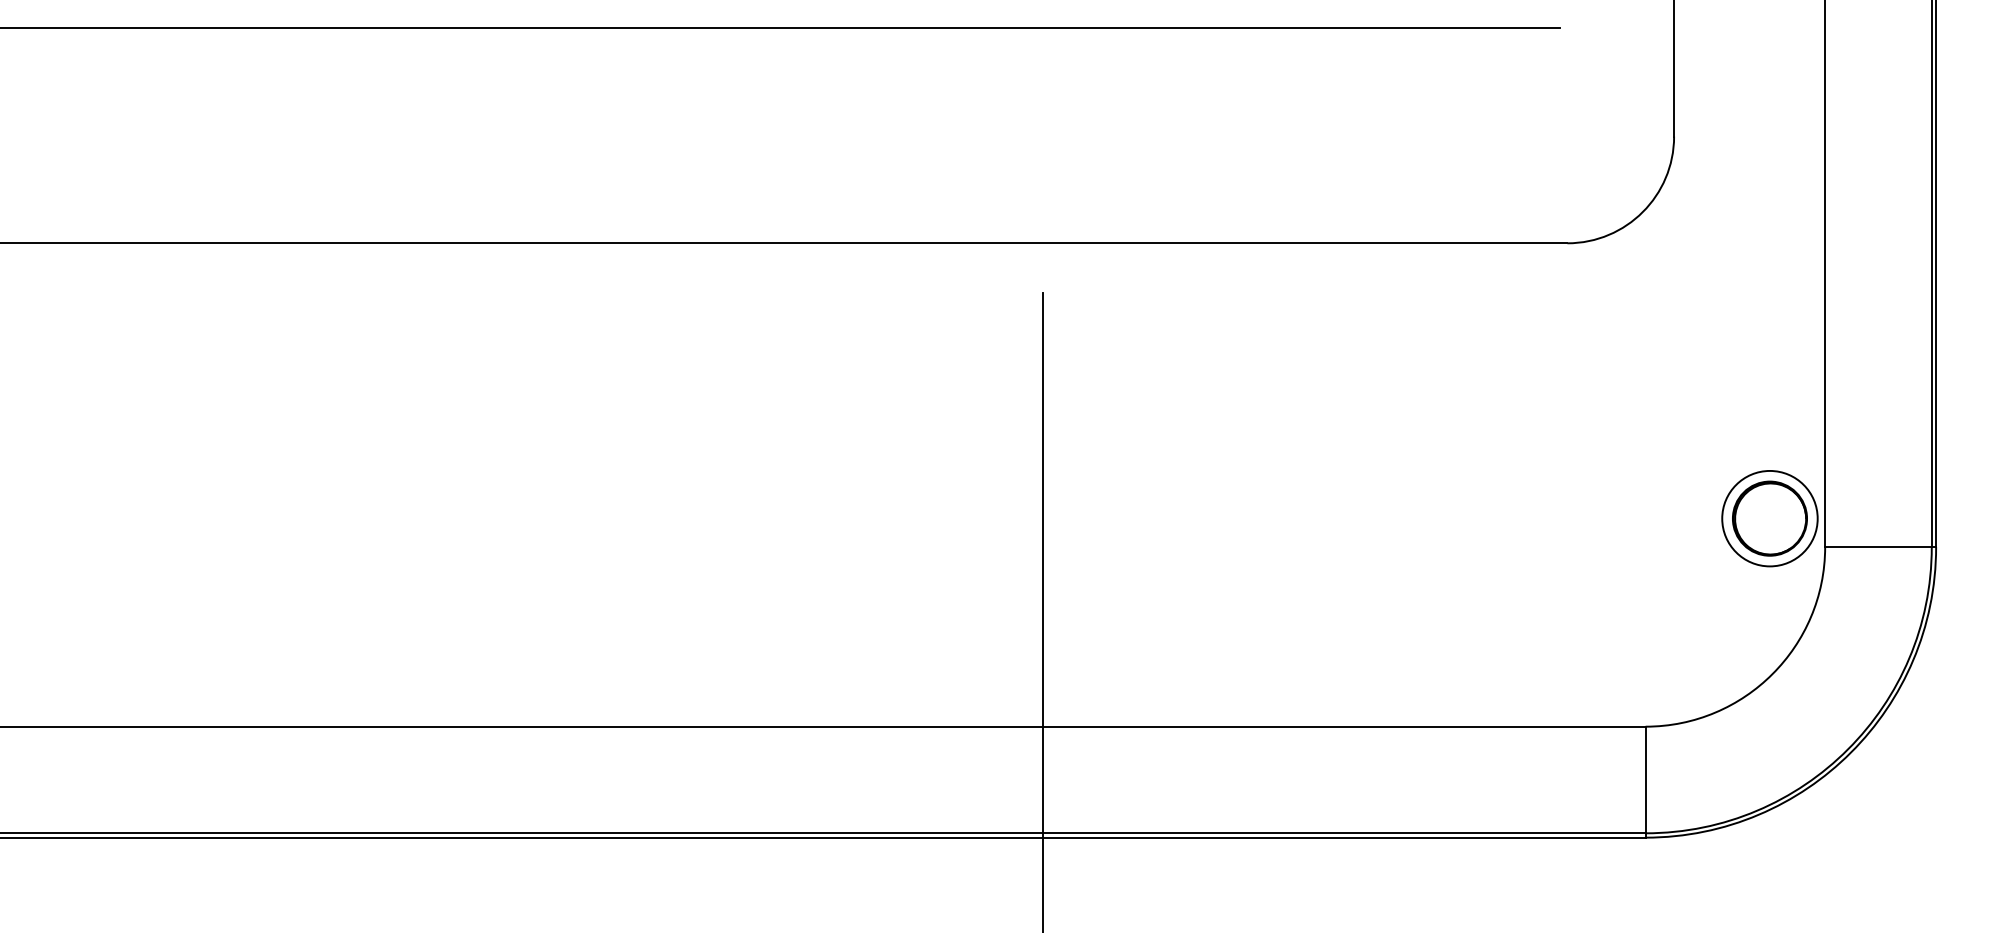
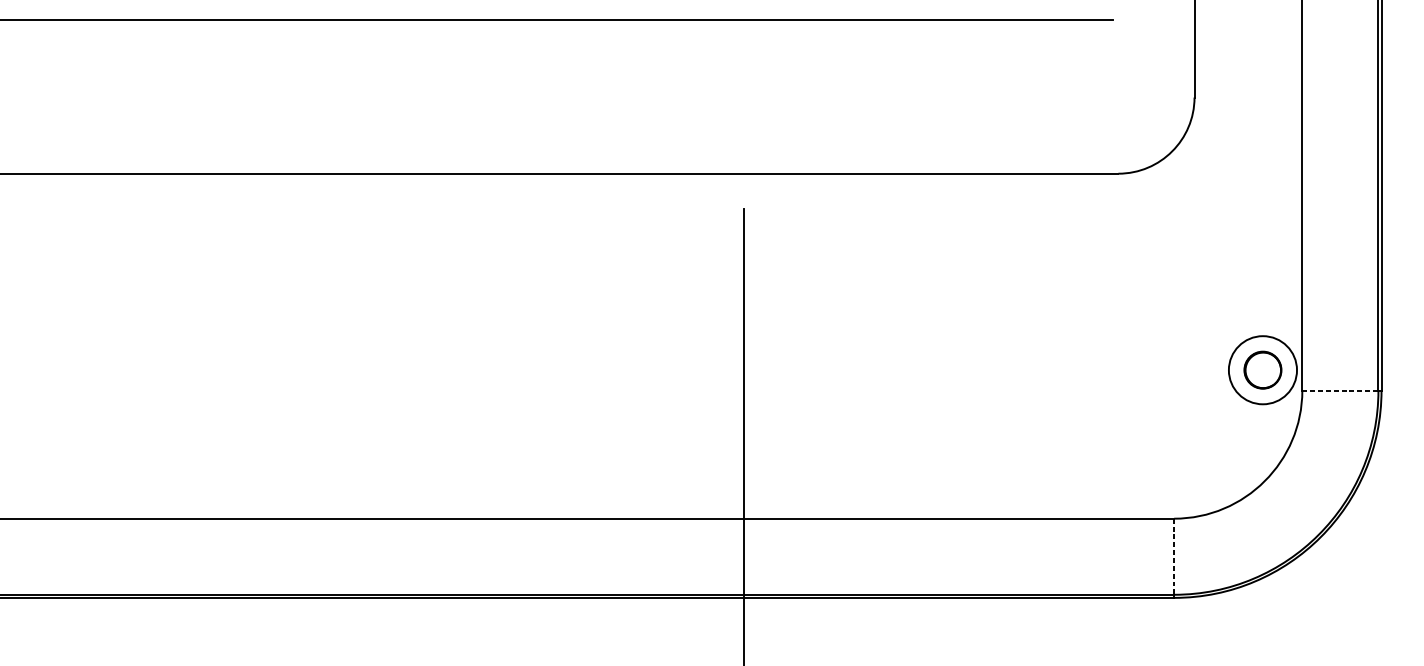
part: (1769, 518) -> (1262, 370), size x0.7
line: (1878, 547) -> (1340, 390), solid -> dashed
line: (1645, 780) -> (1174, 557), solid -> dashed

